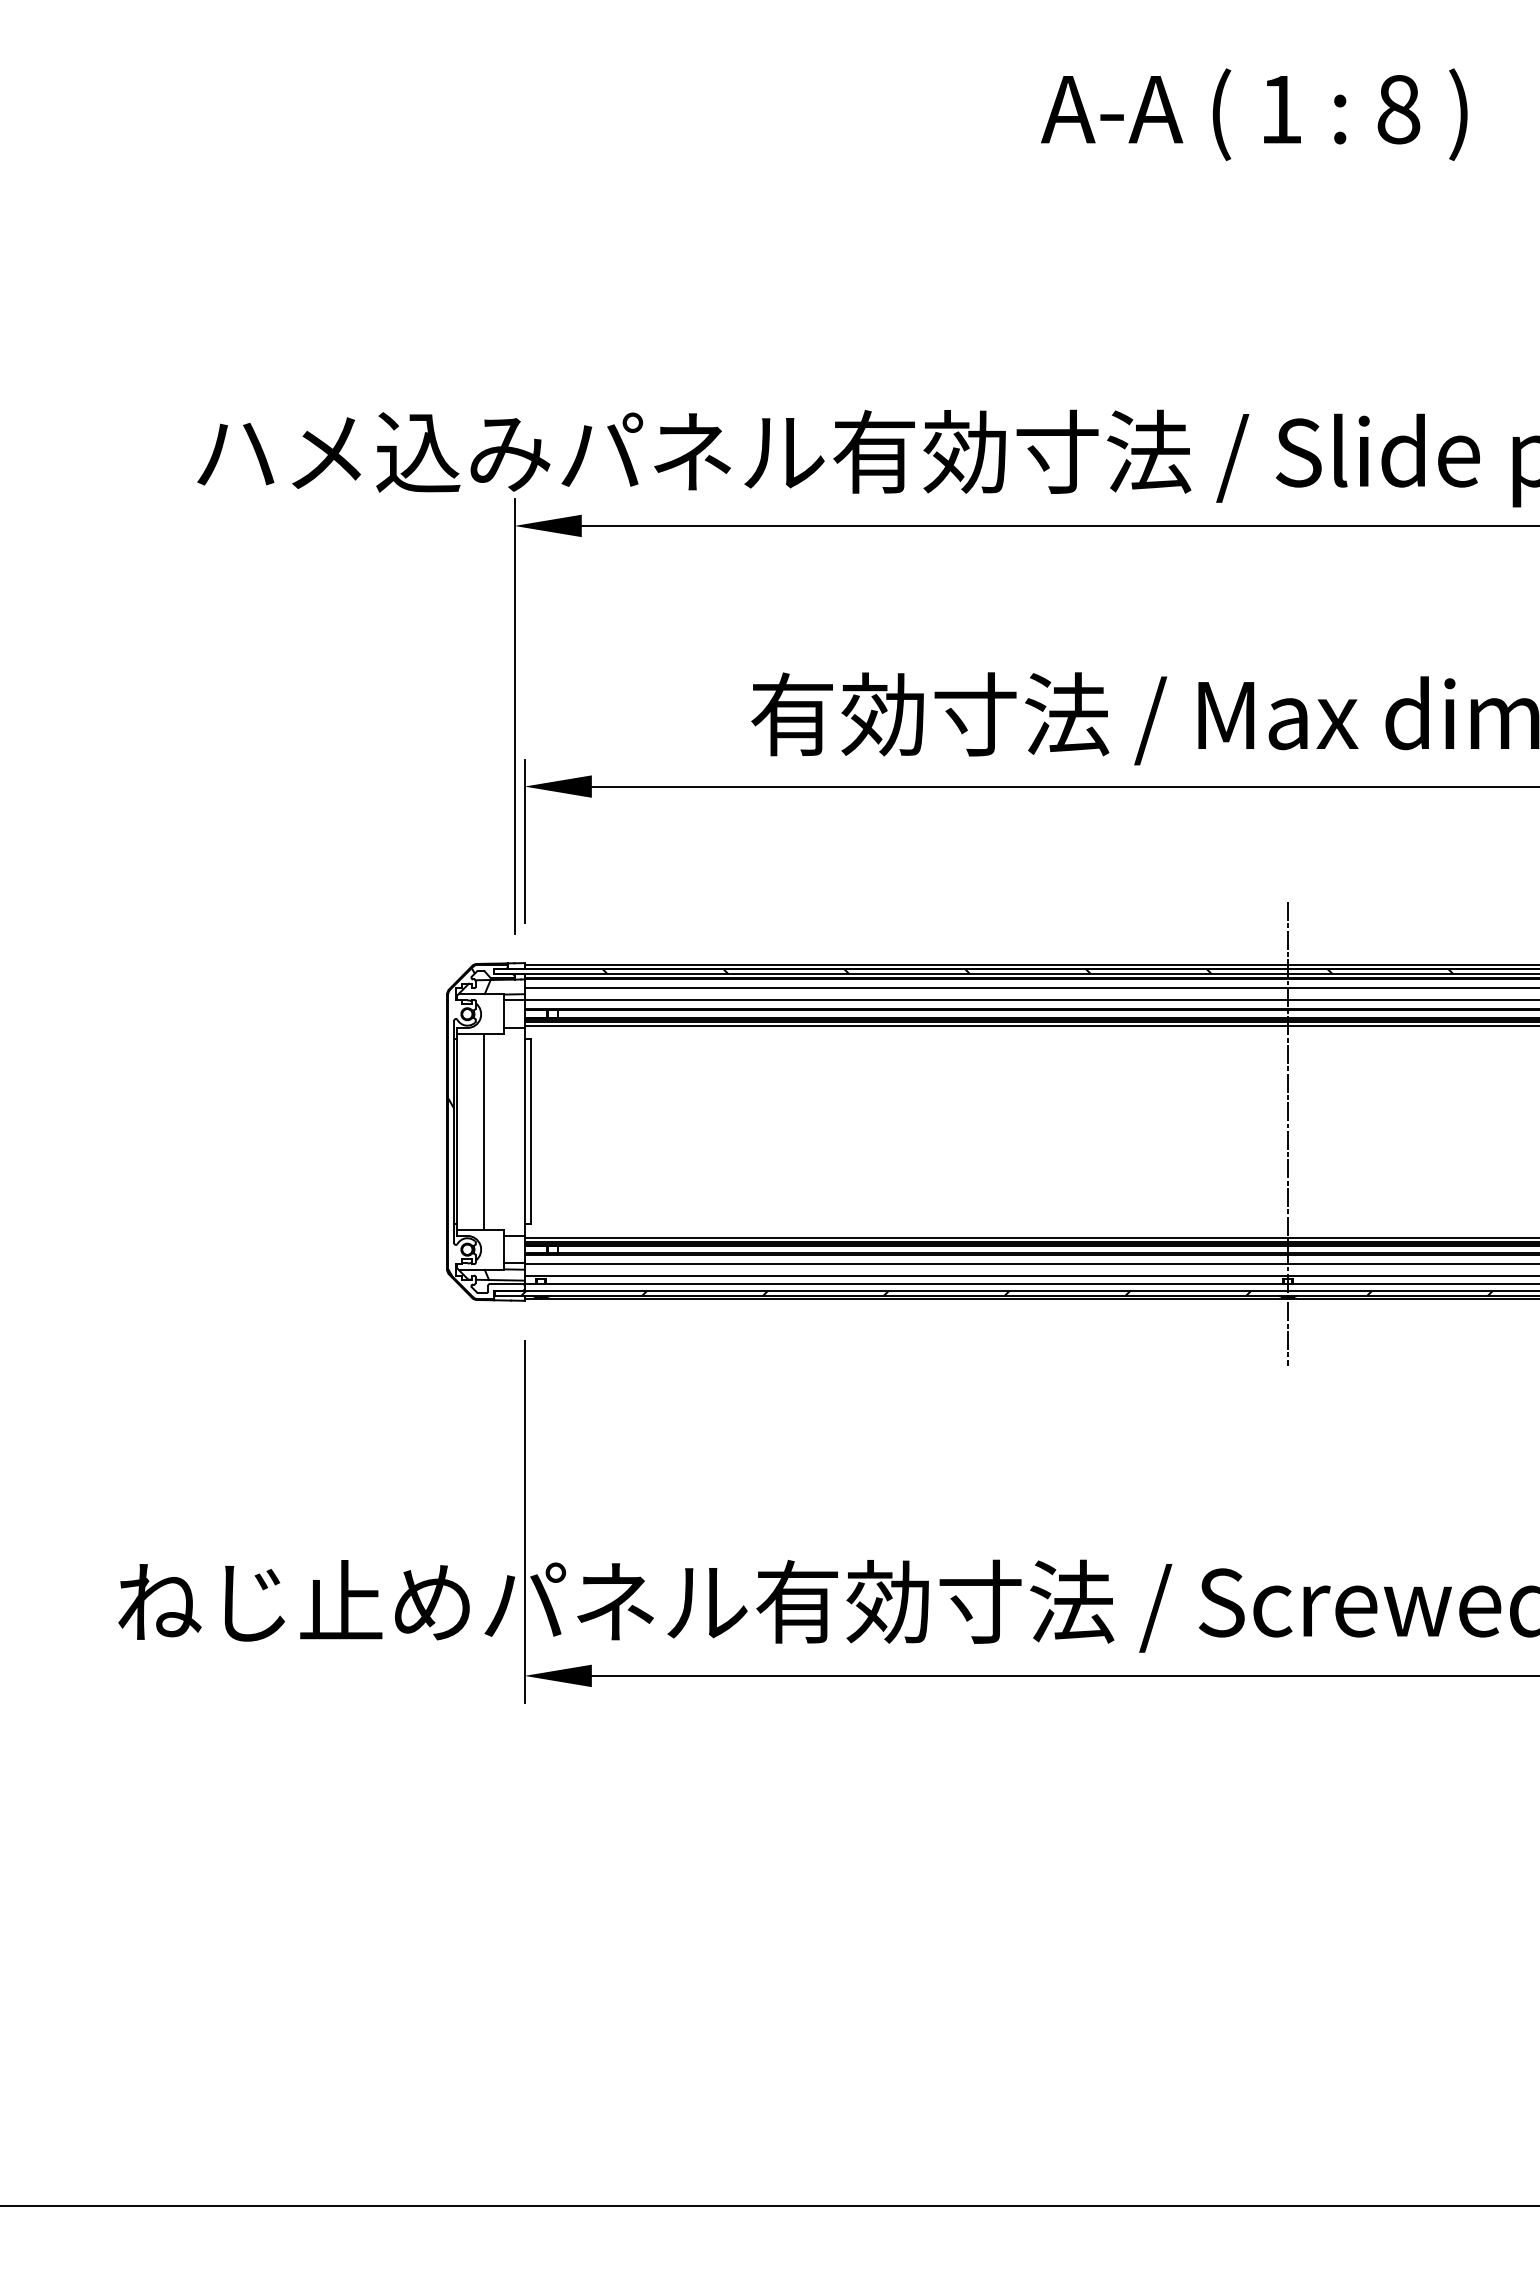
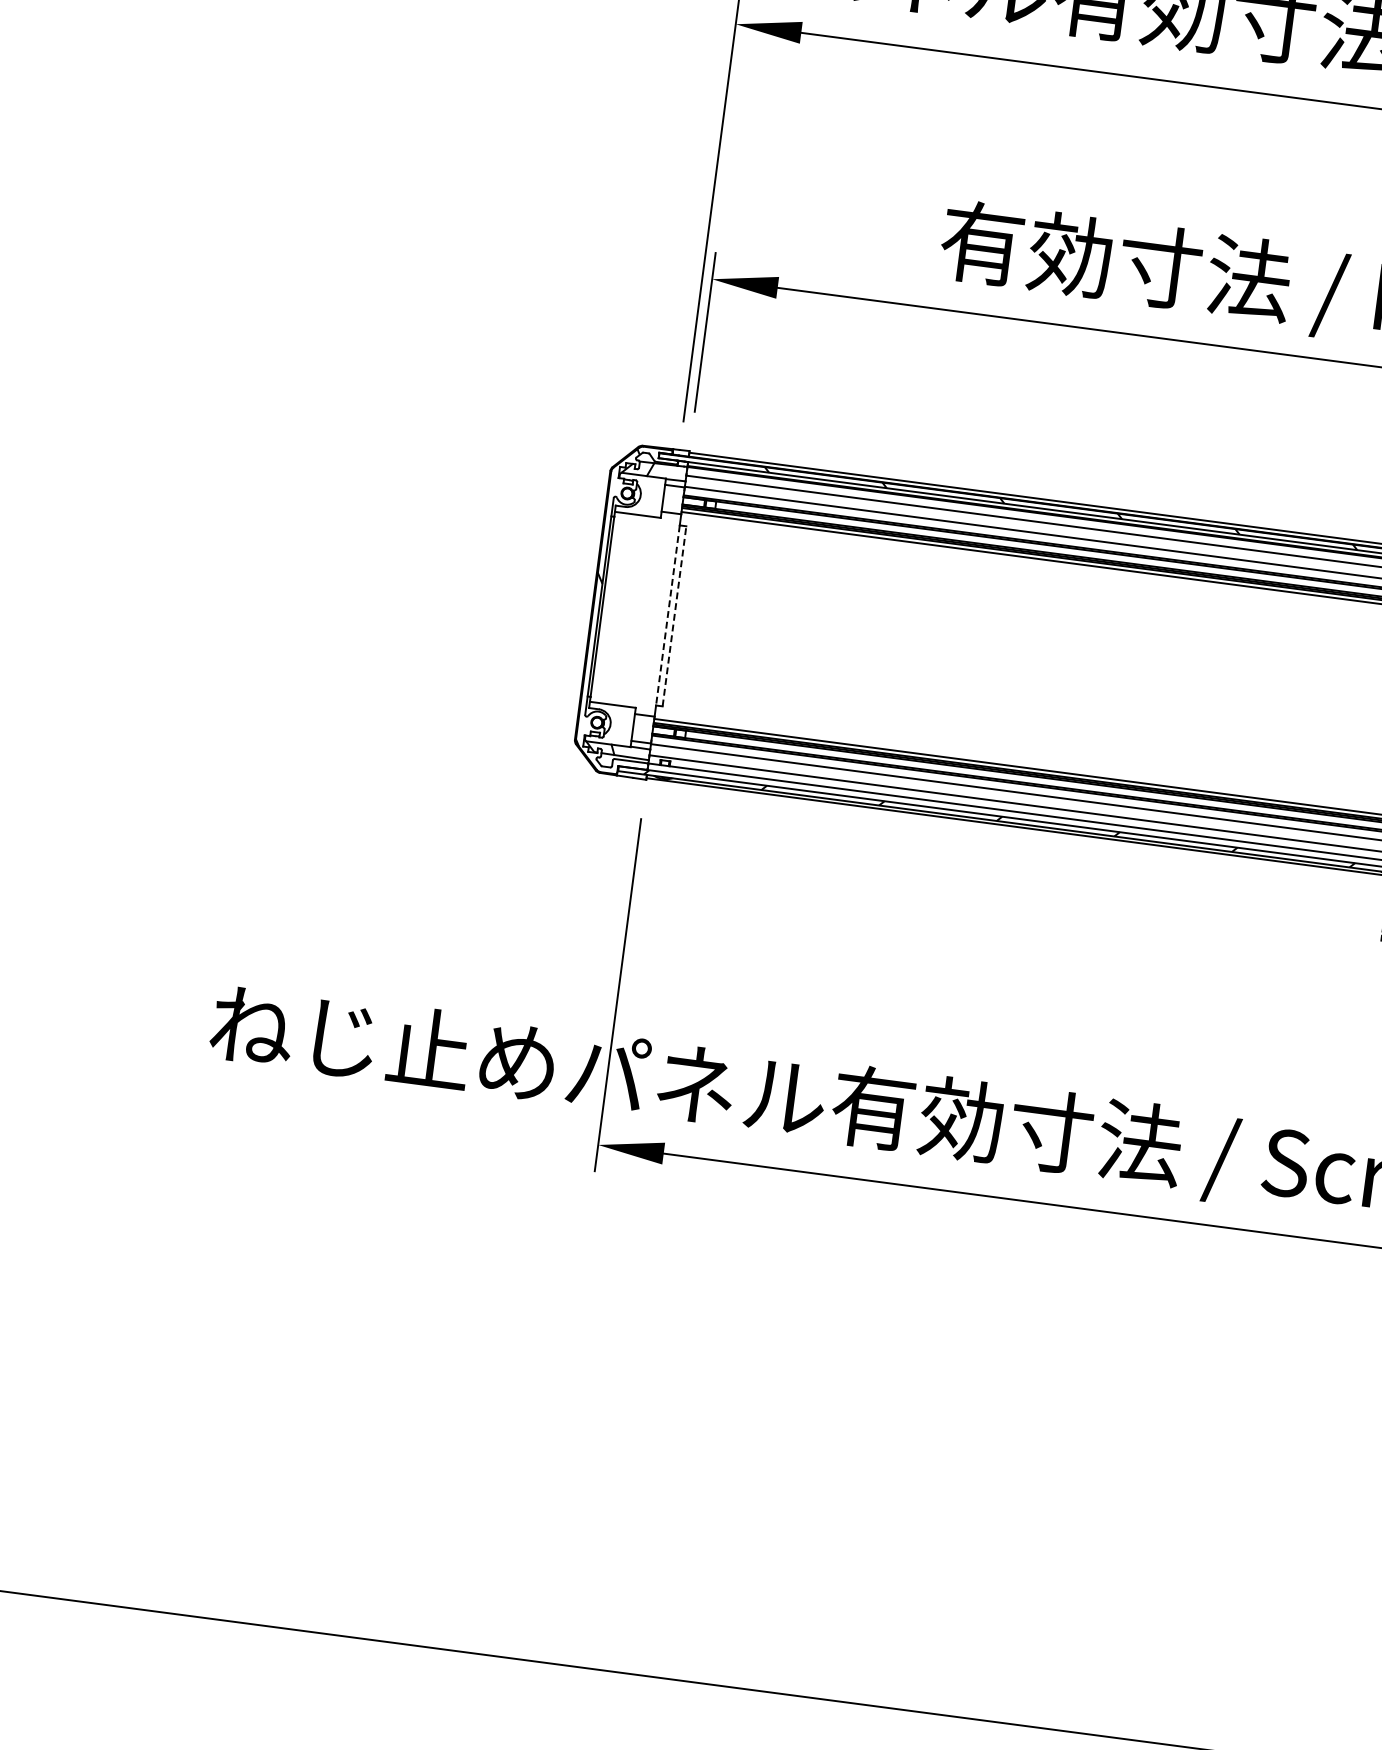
line: (484, 1131) -> (628, 609), removed
line: (524, 1131) -> (667, 615), solid -> dashed
line: (531, 1131) -> (674, 615), solid -> dashed

